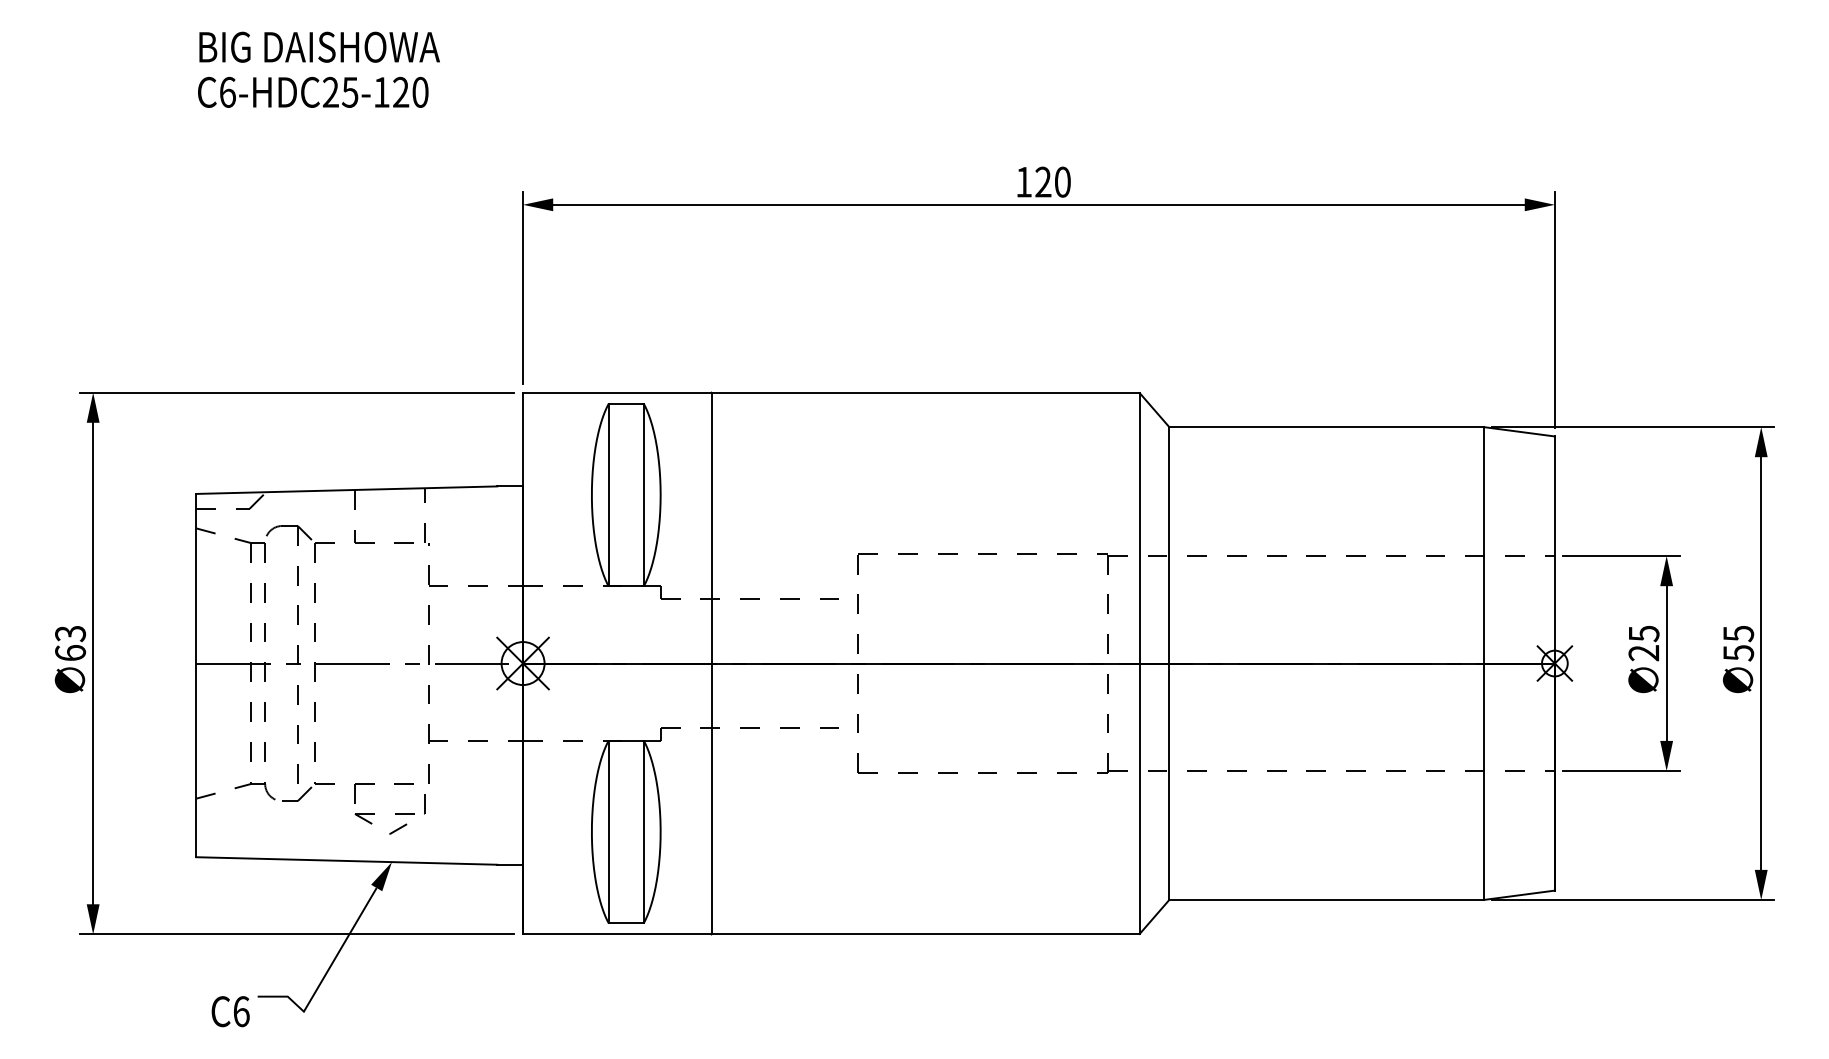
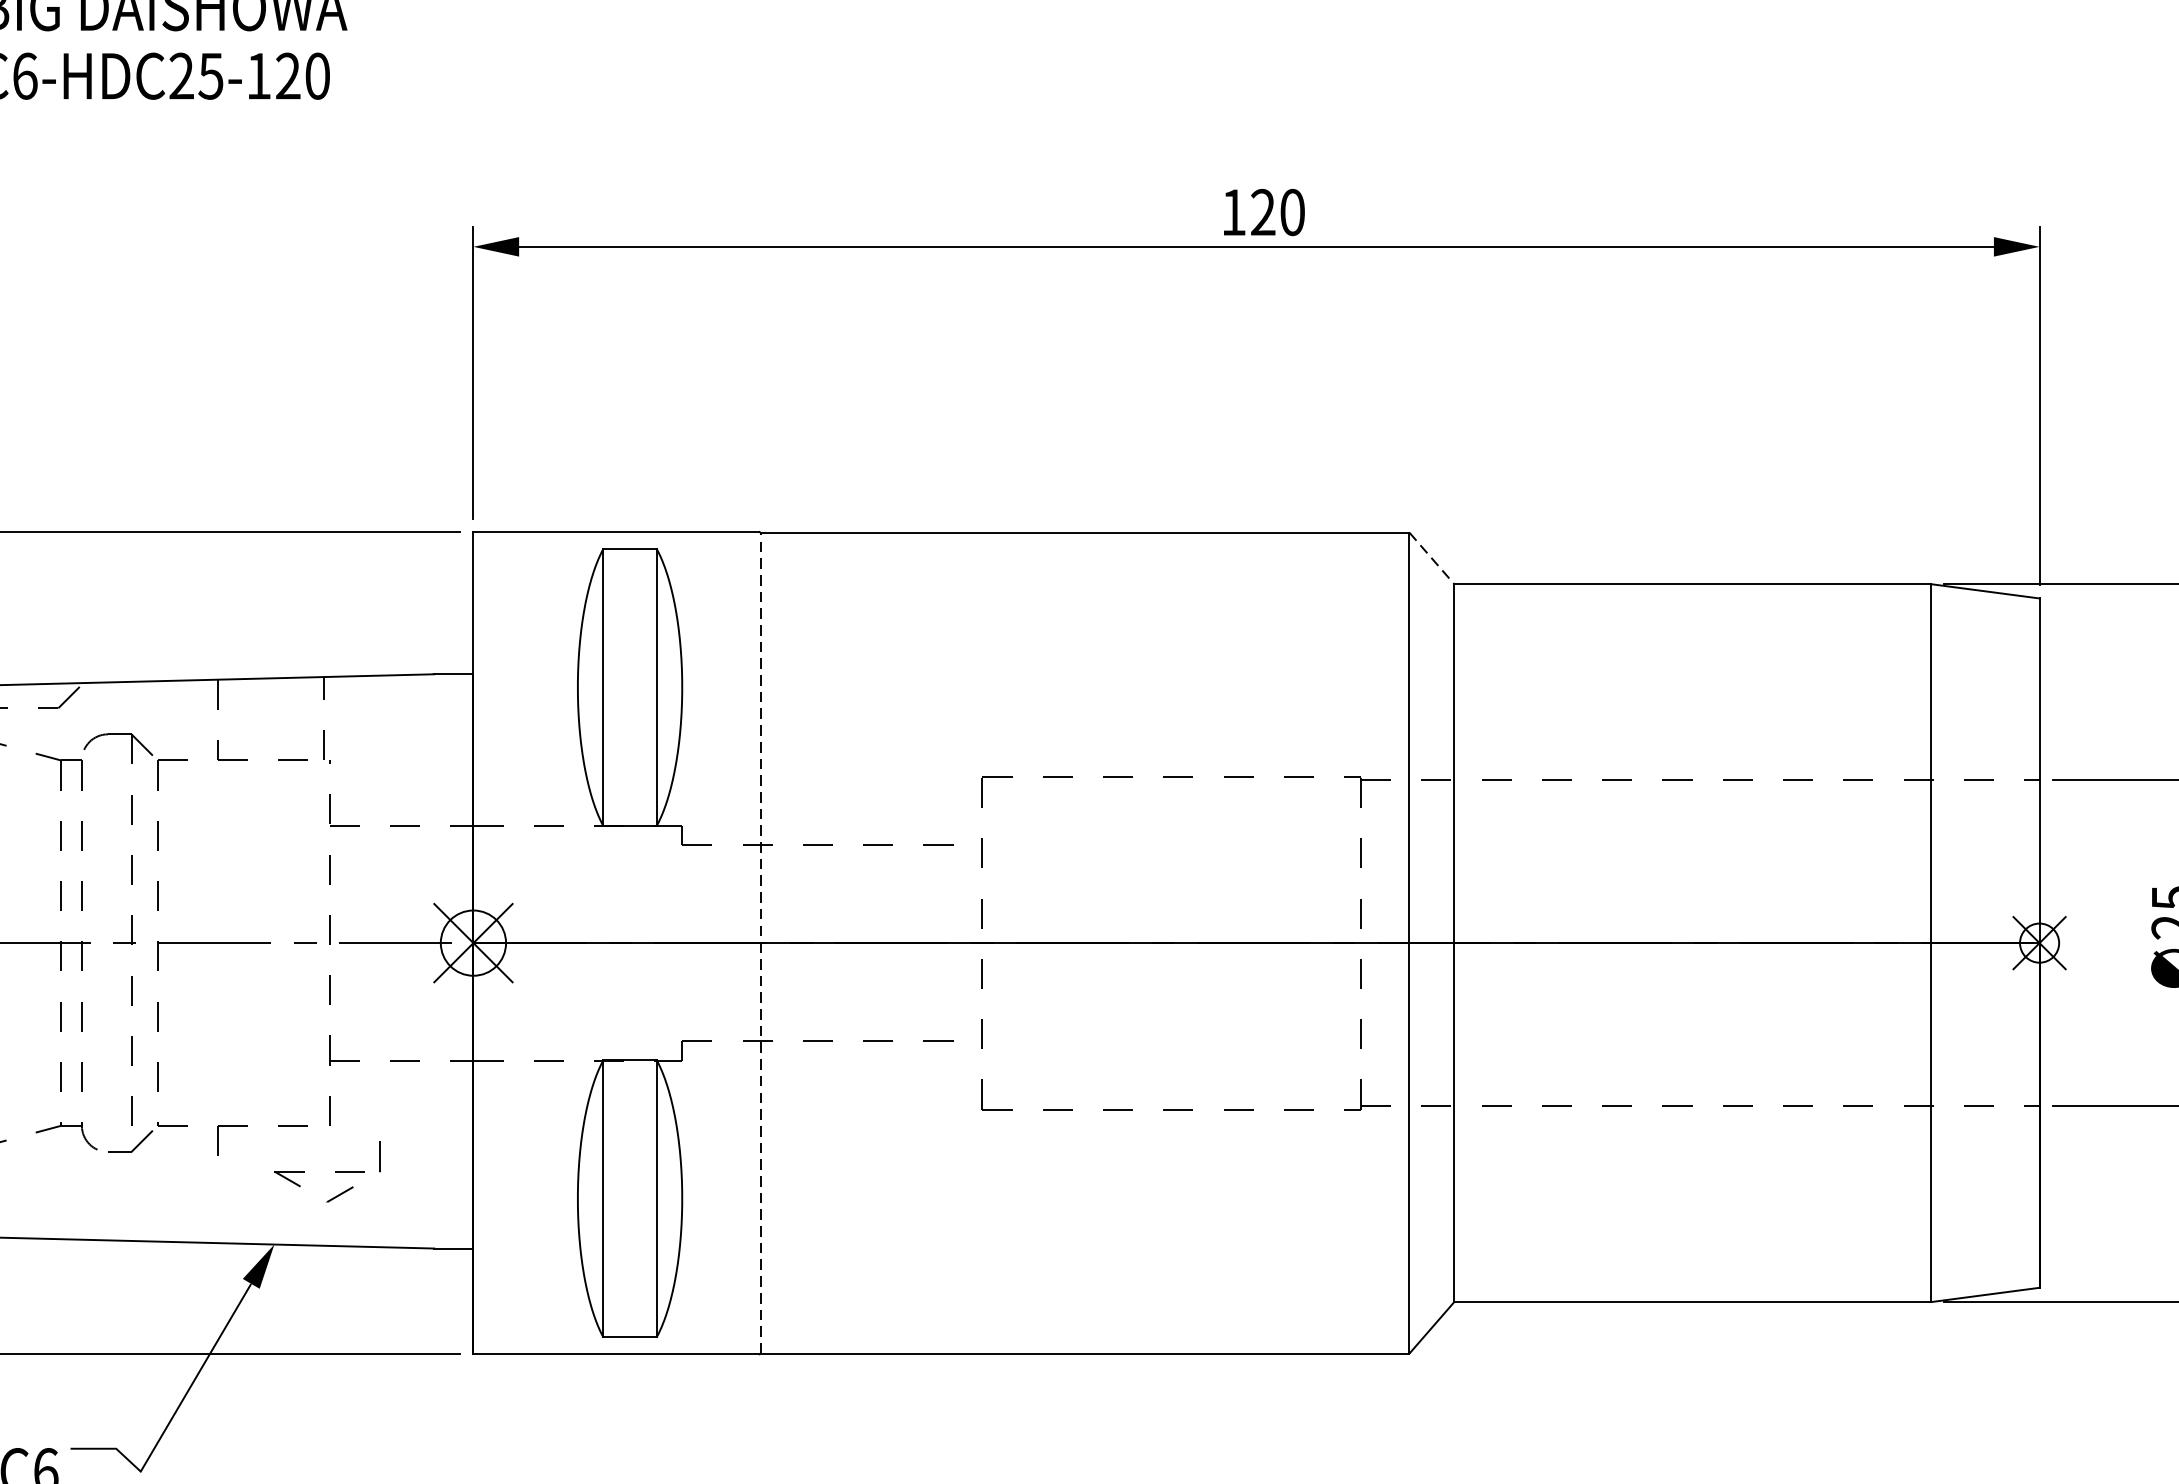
line: (1154, 410) -> (1431, 559), solid -> dashed
line: (712, 663) -> (760, 943), solid -> dashed
part: (389, 814) -> (326, 1172), moved

